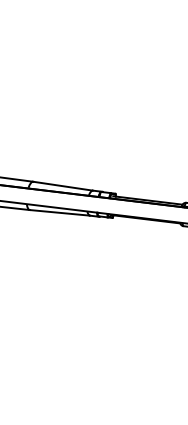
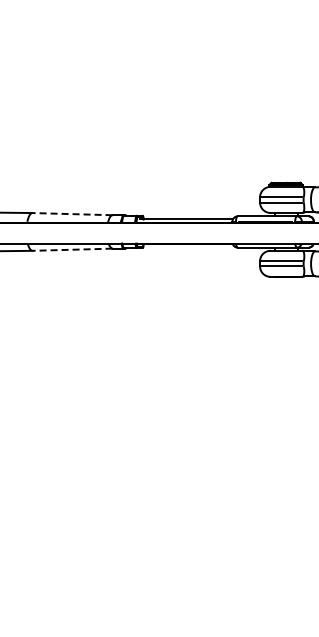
line: (62, 186) -> (72, 214), solid -> dashed
line: (59, 212) -> (72, 249), solid -> dashed

